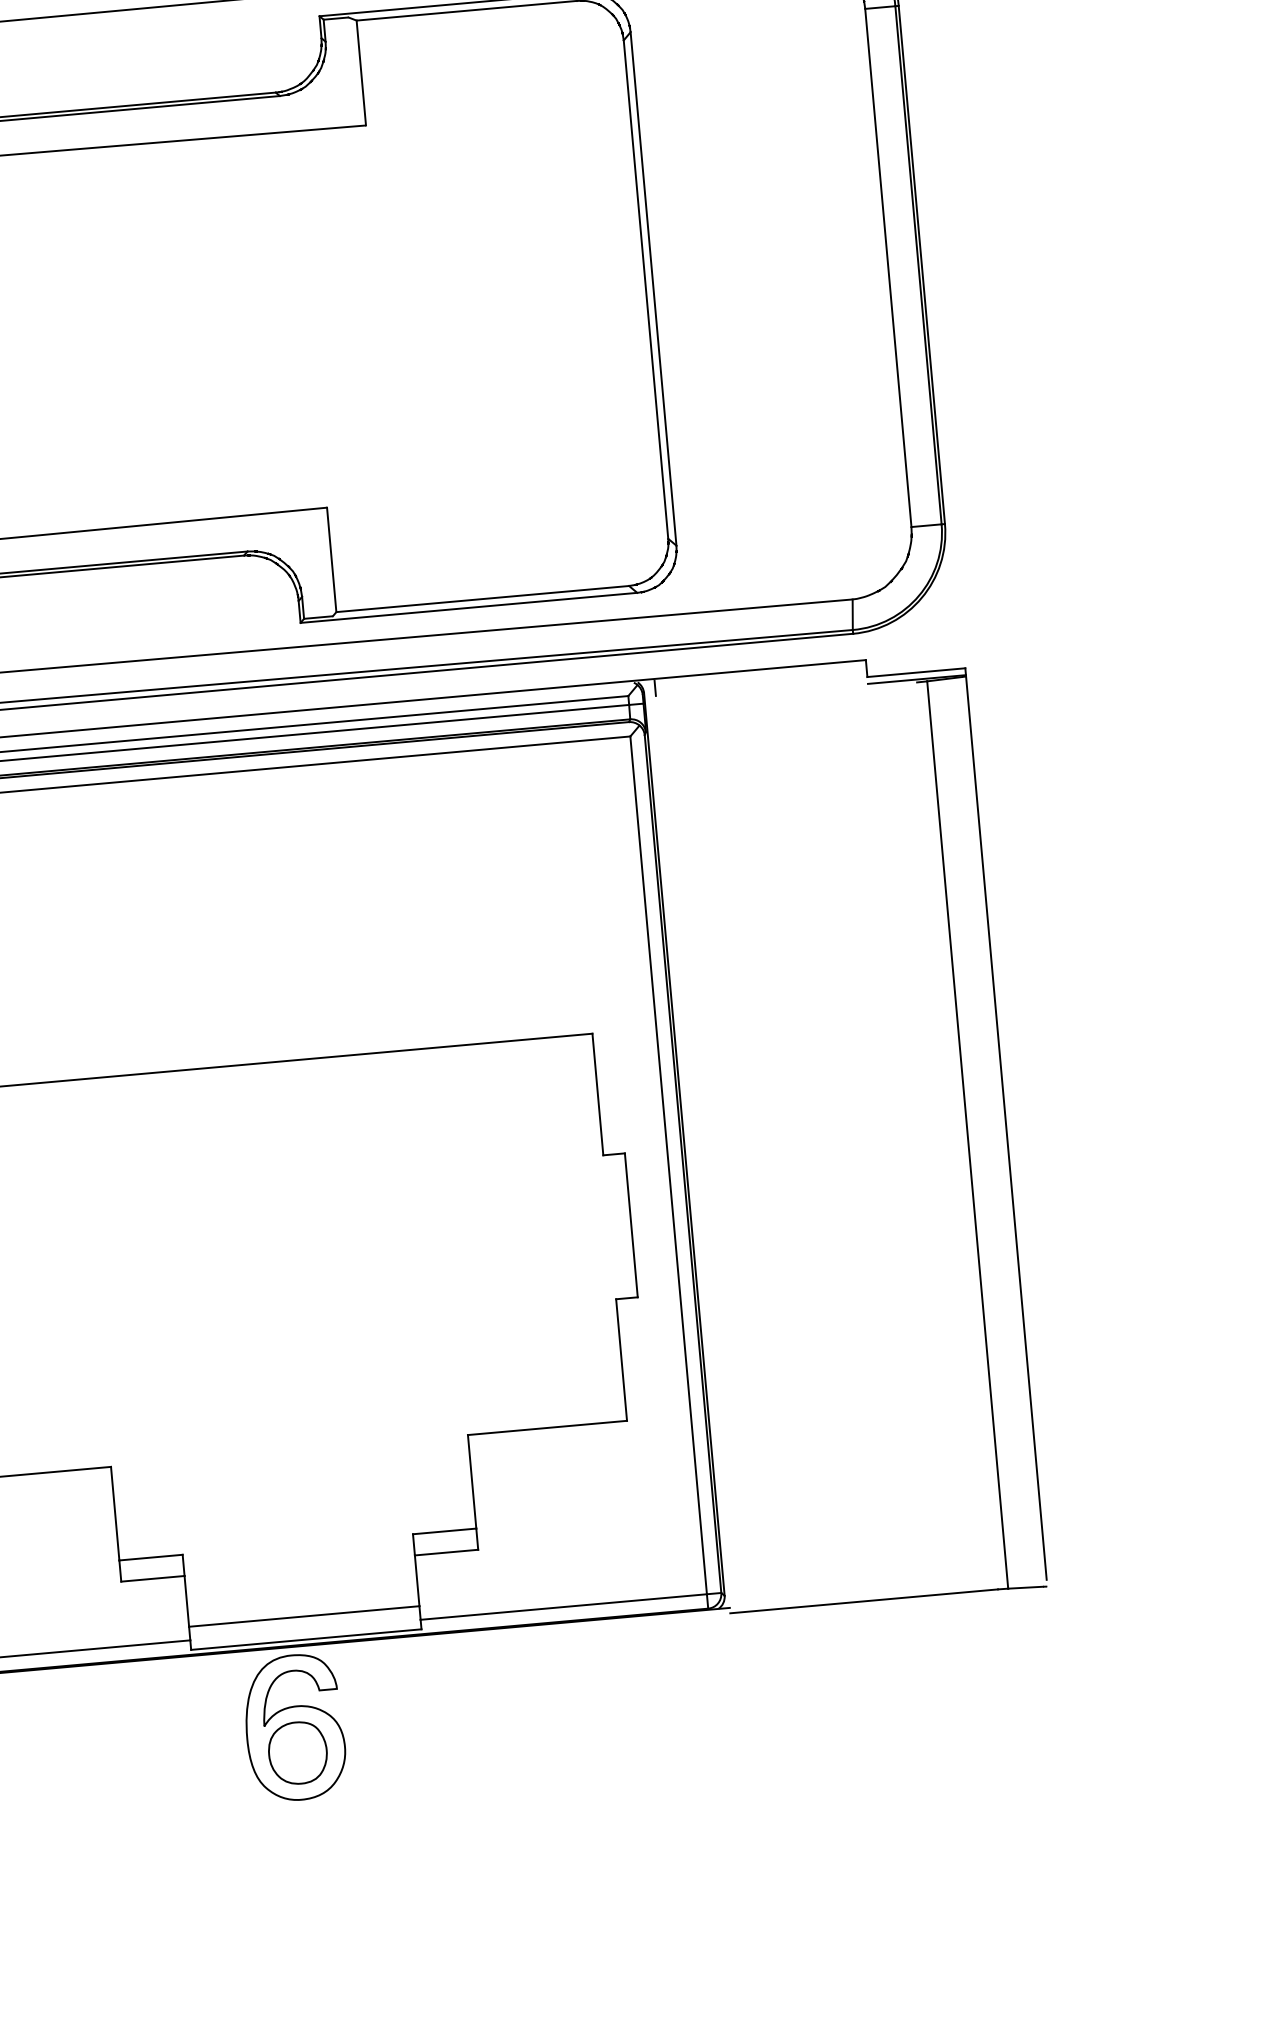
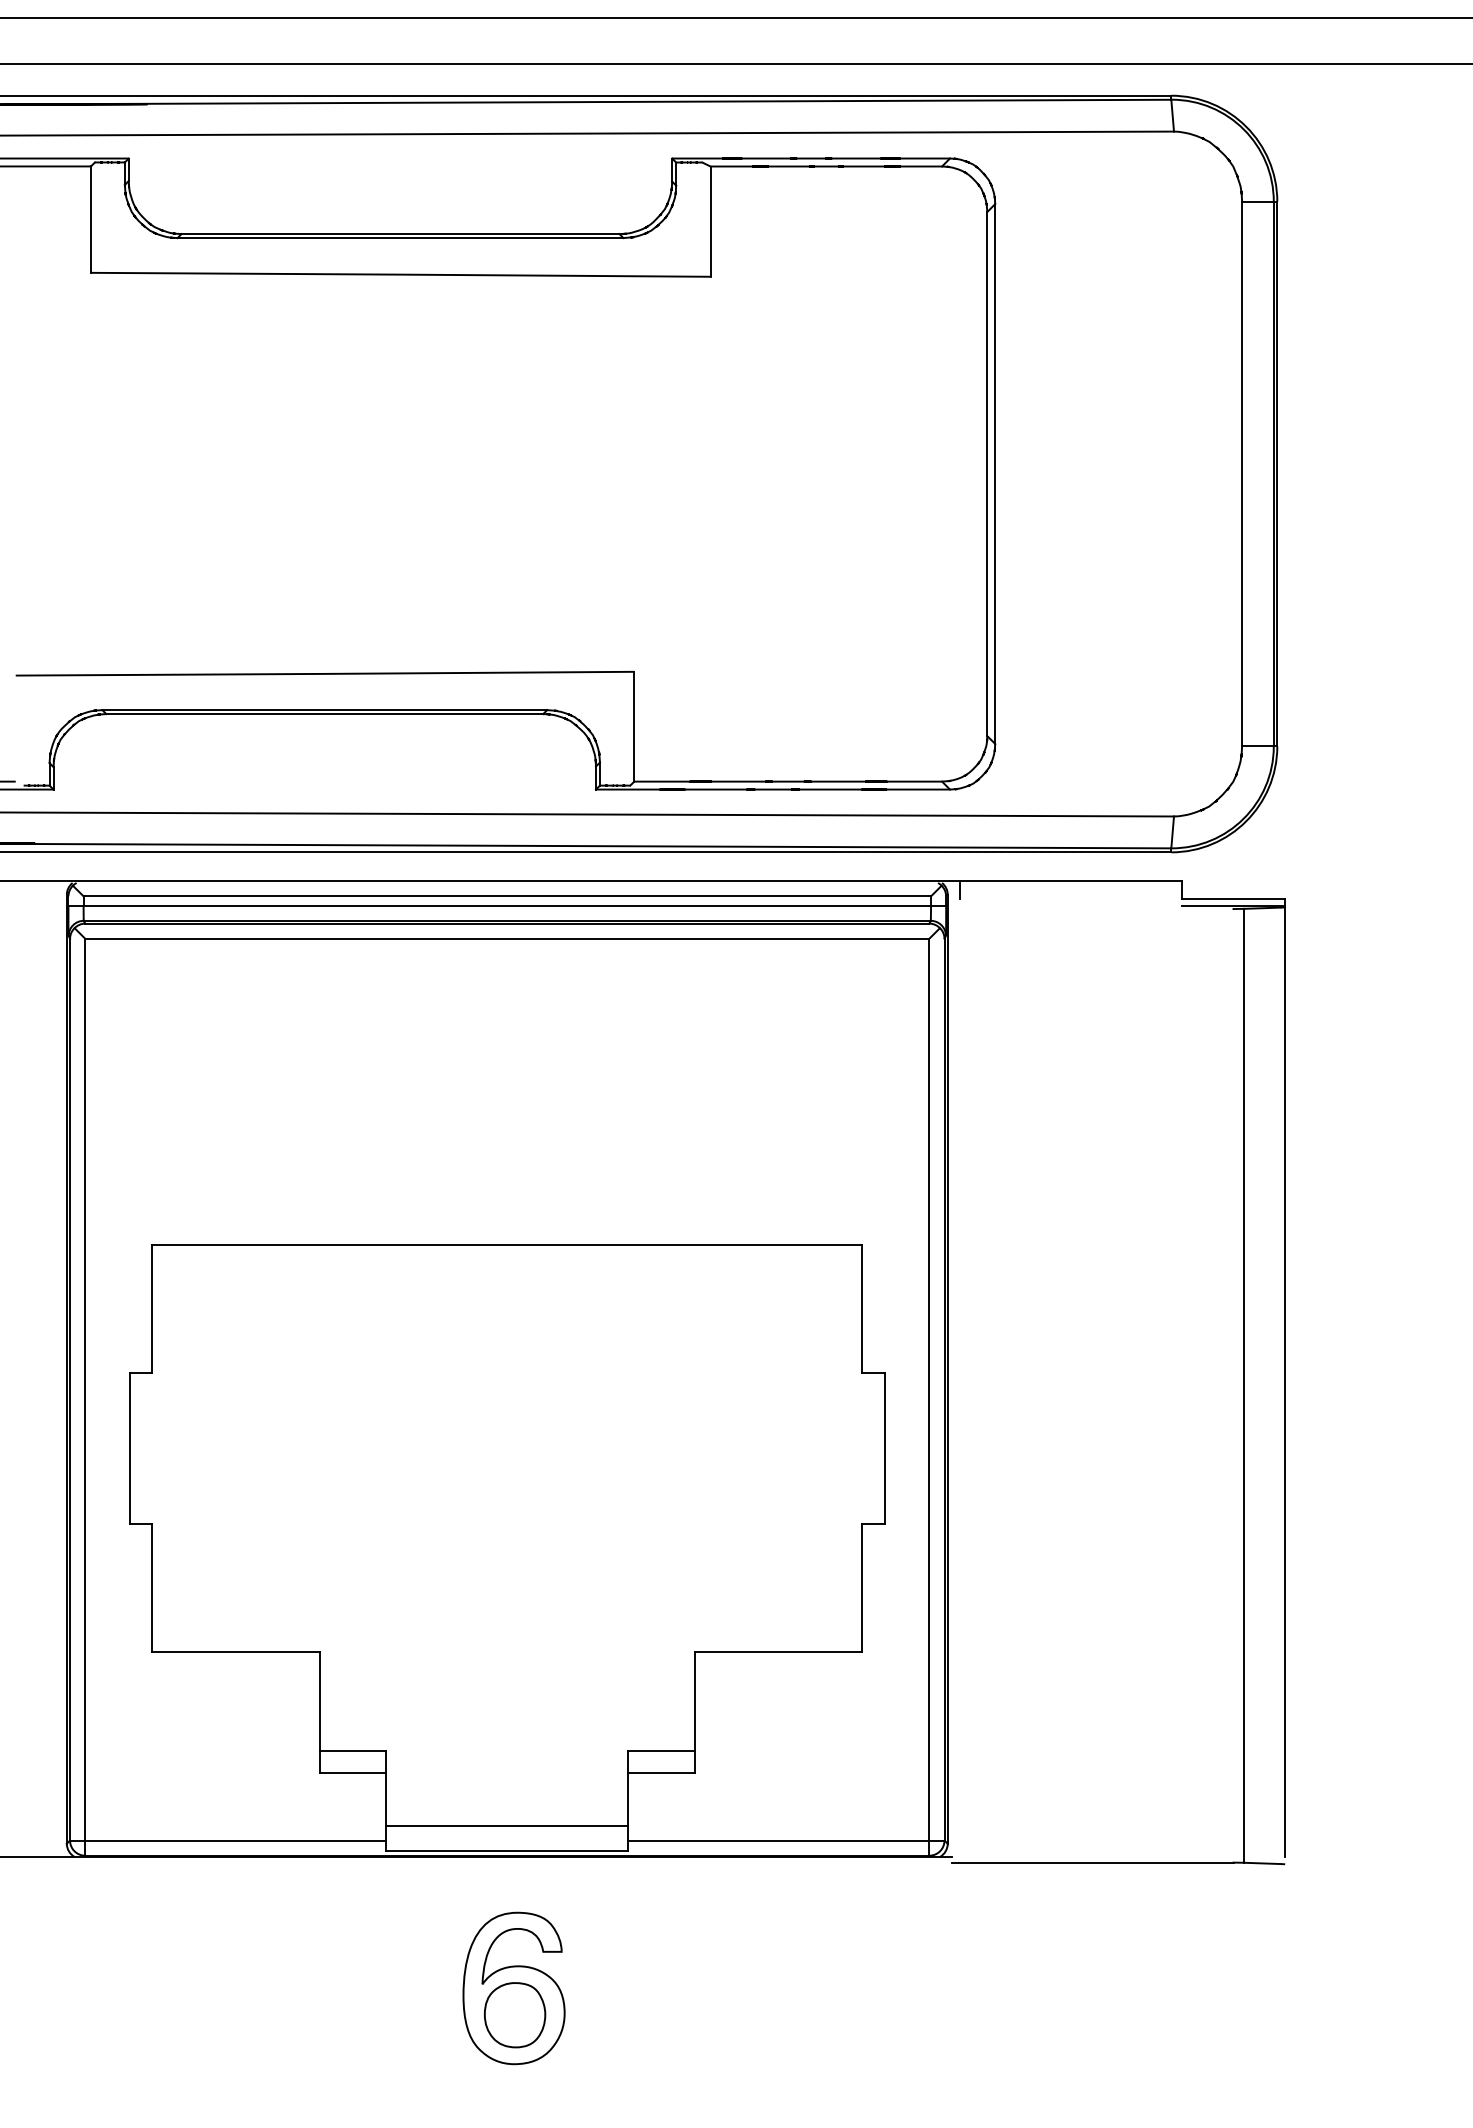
part: (294, 1727) -> (513, 1988), moved

